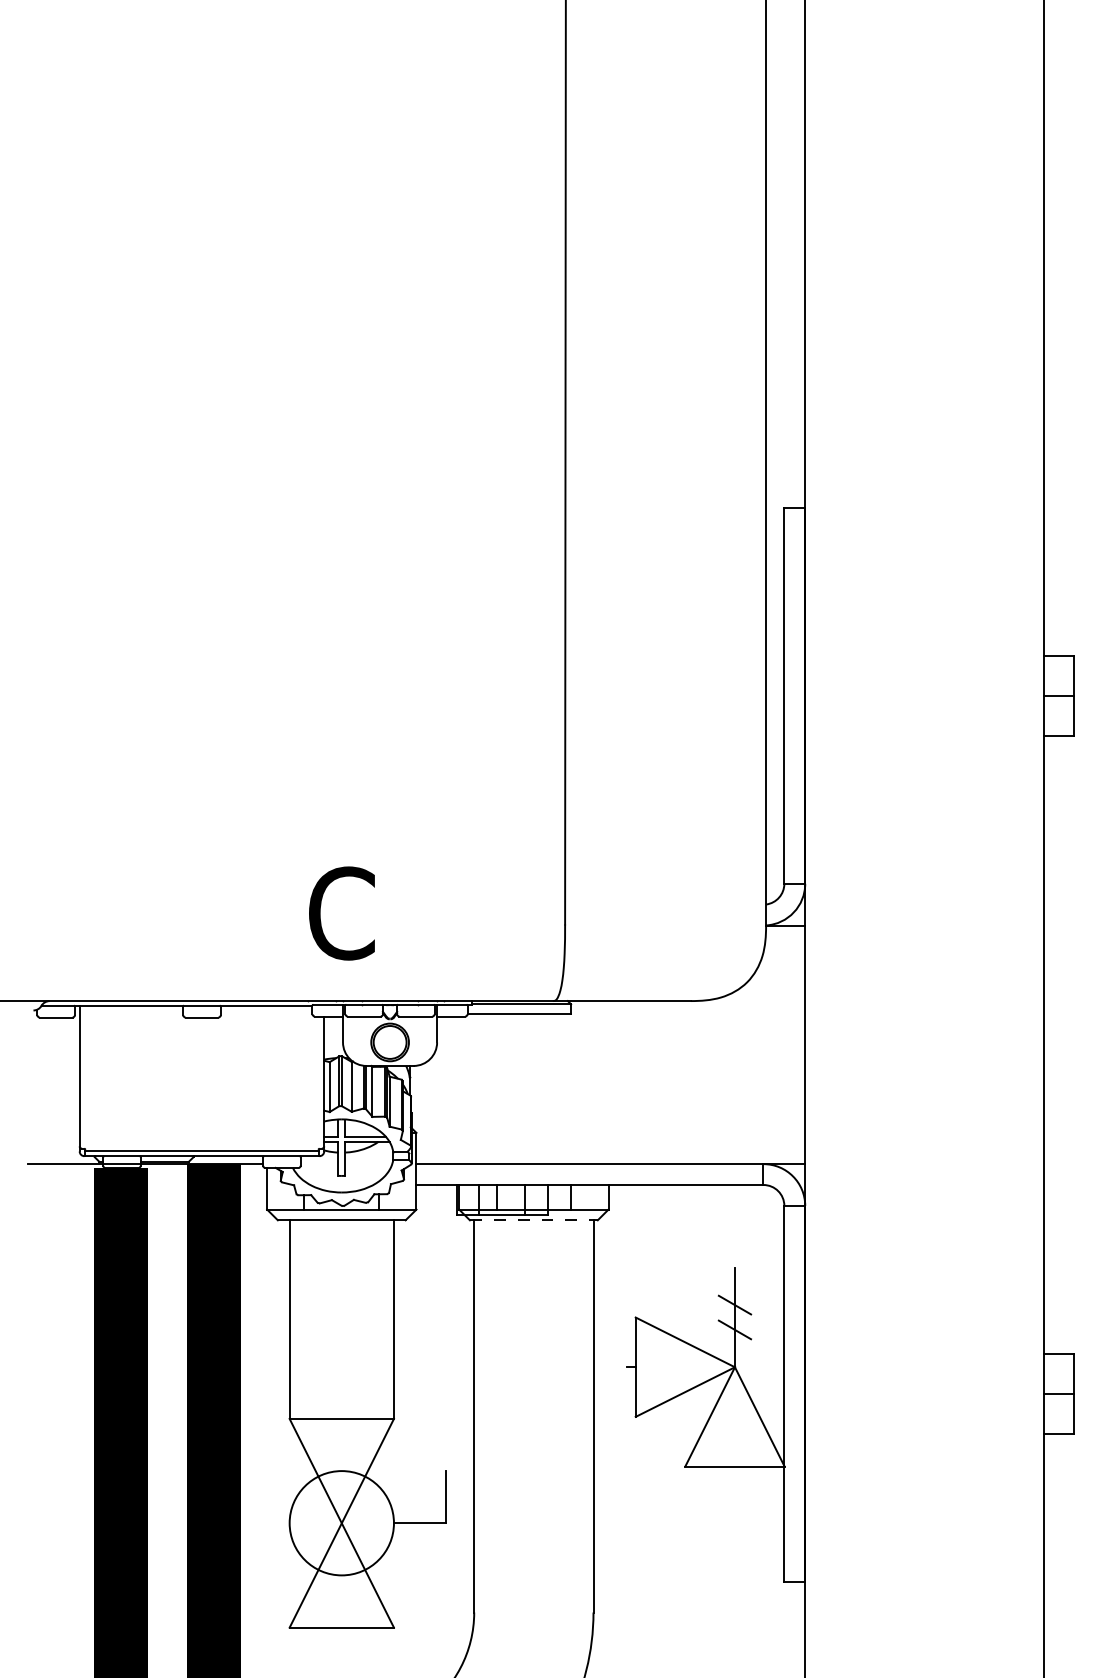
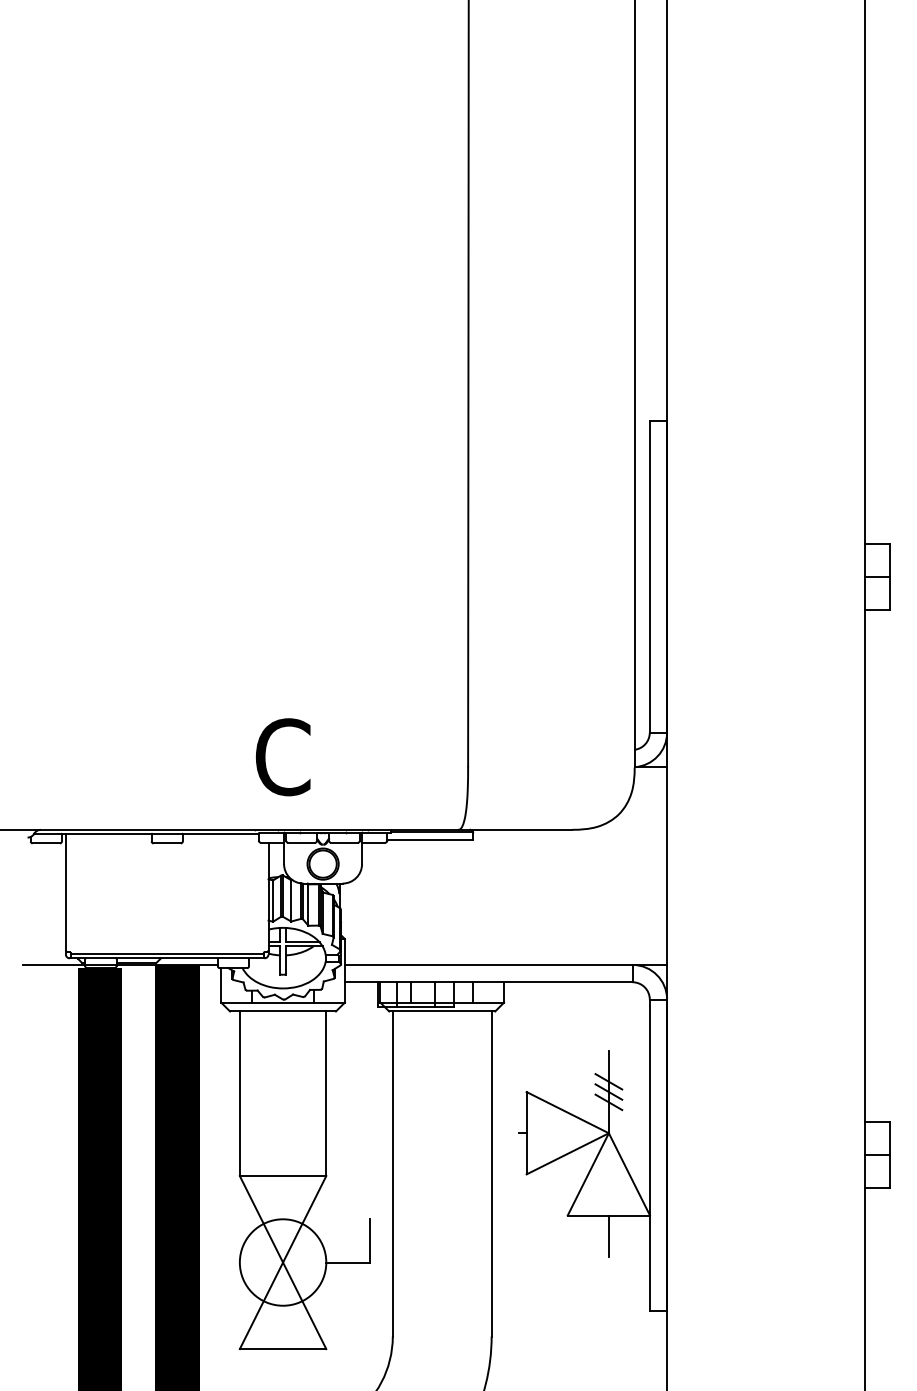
line: (533, 1220) -> (441, 1011), dashed -> solid
line: (734, 1317) -> (608, 1092), added
line: (734, 1491) -> (608, 1236), added

